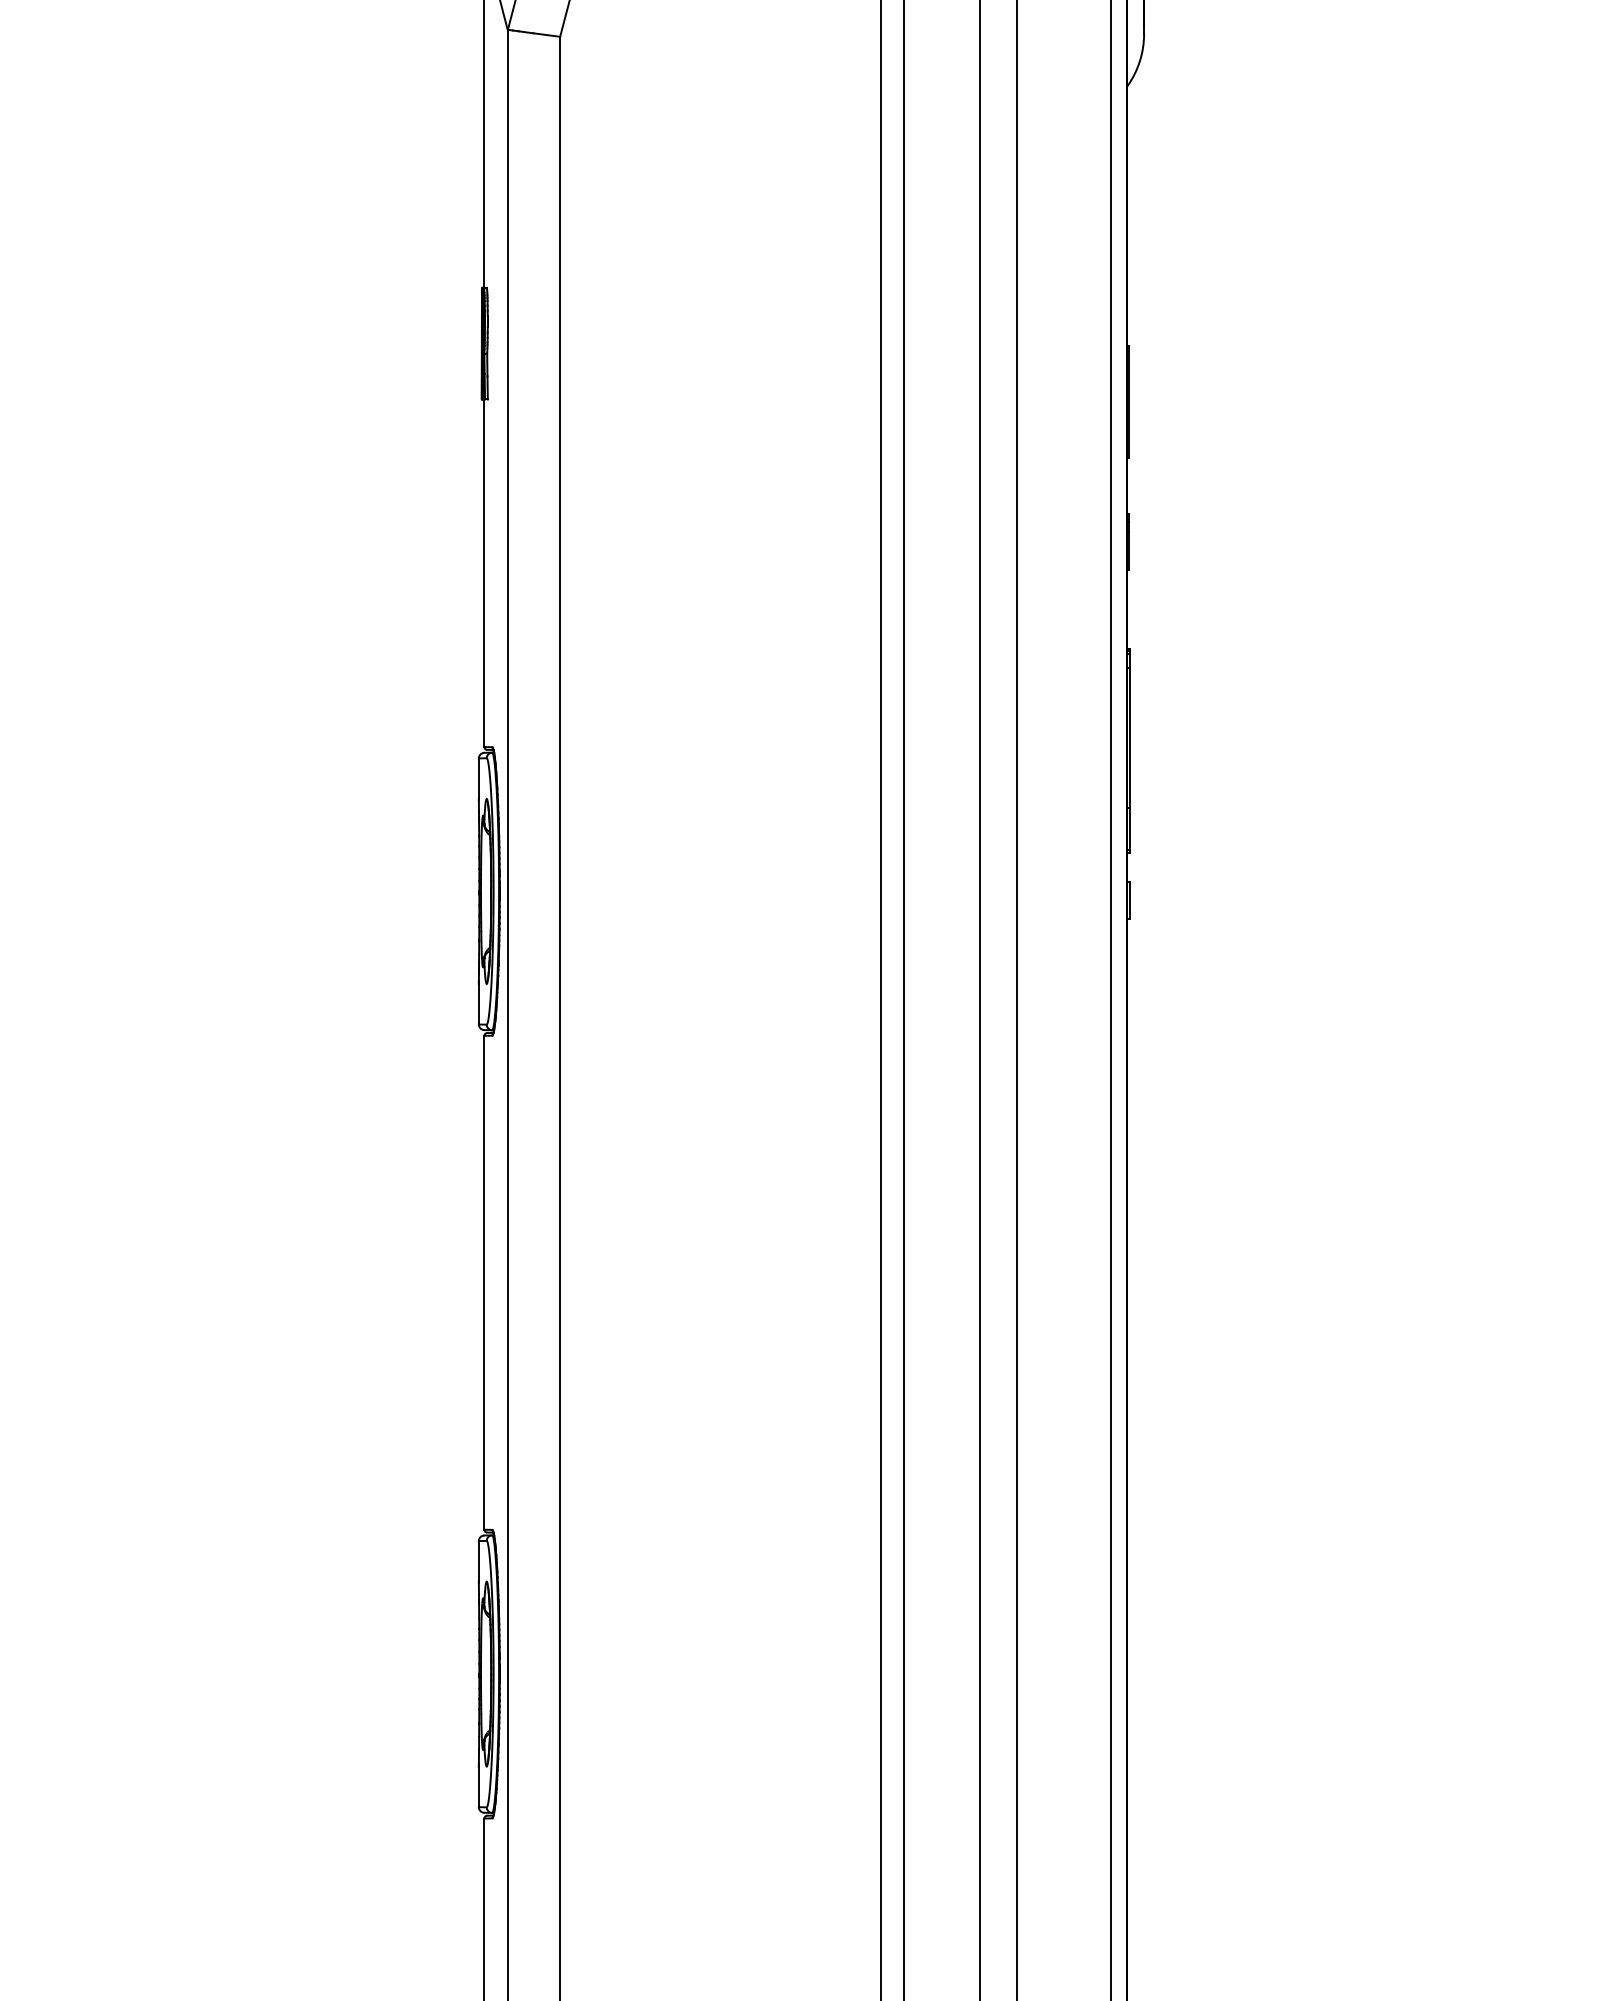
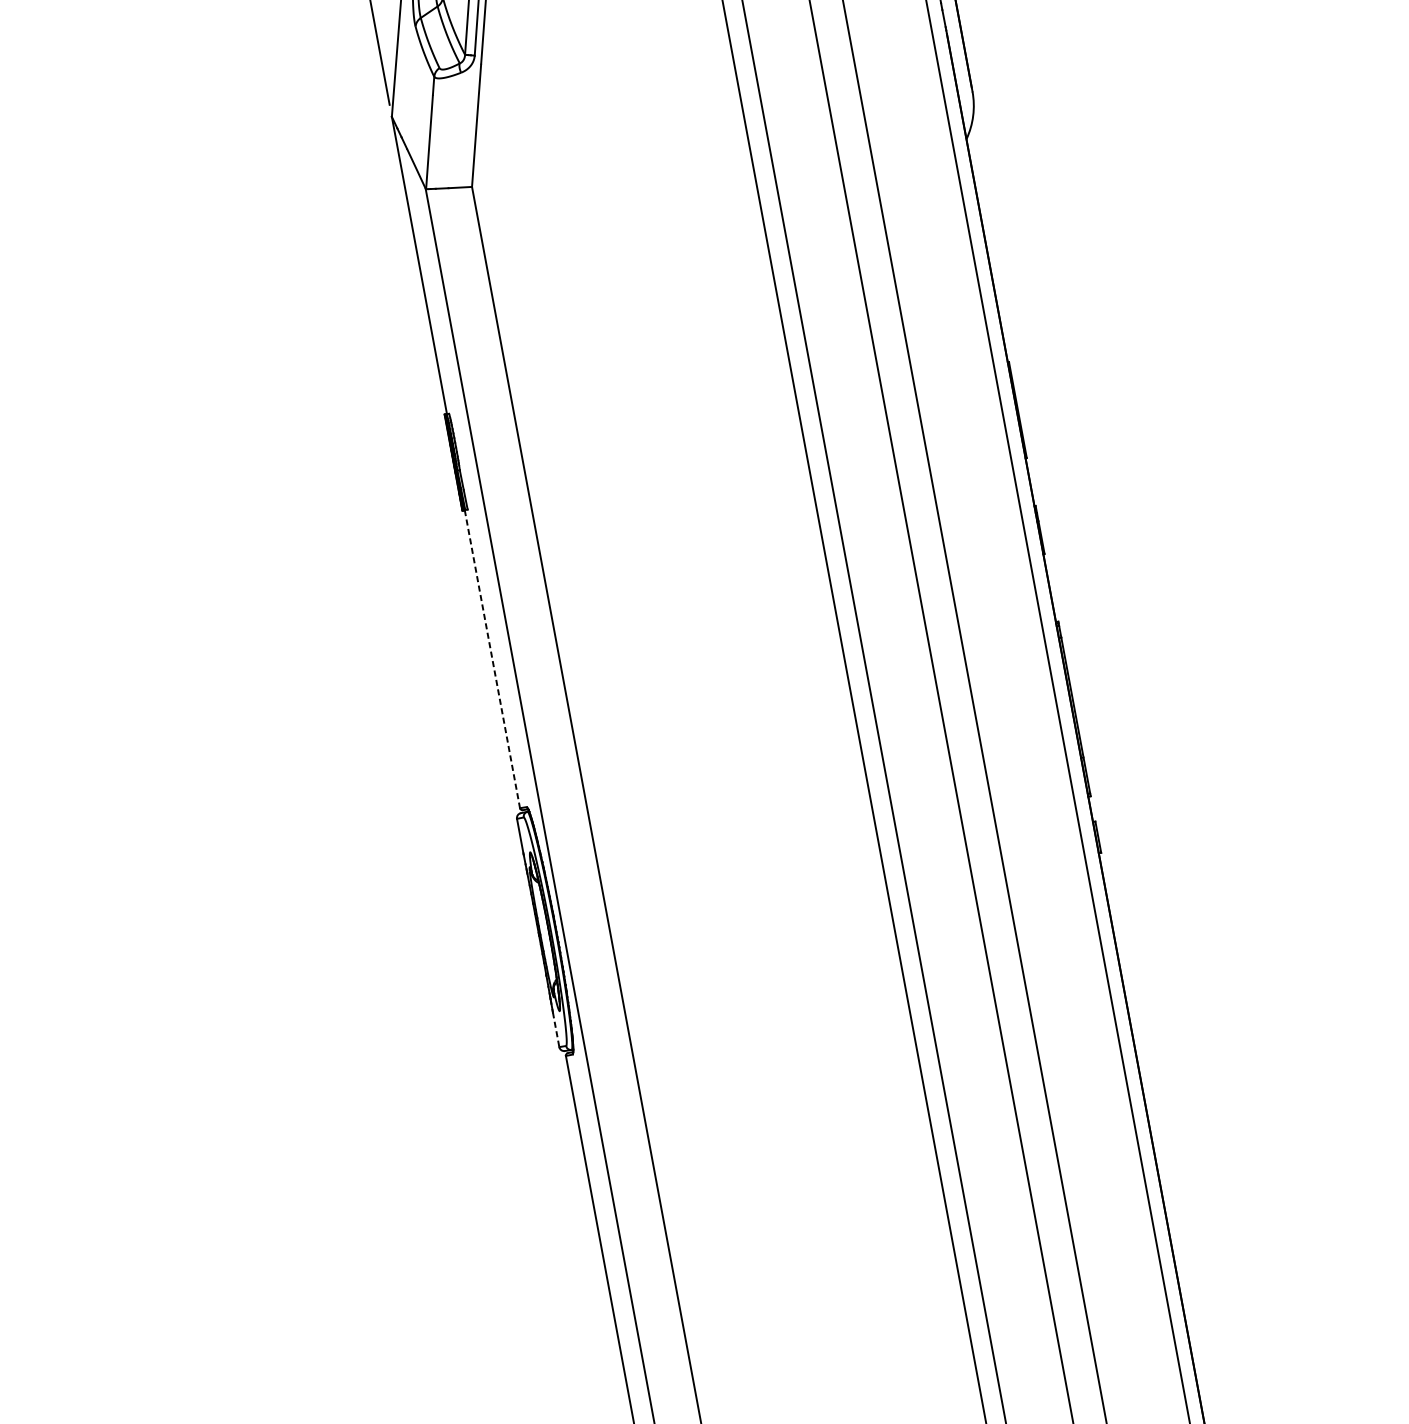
line: (484, 573) -> (492, 659), solid -> dashed
line: (478, 1004) -> (555, 1030), solid -> dashed

